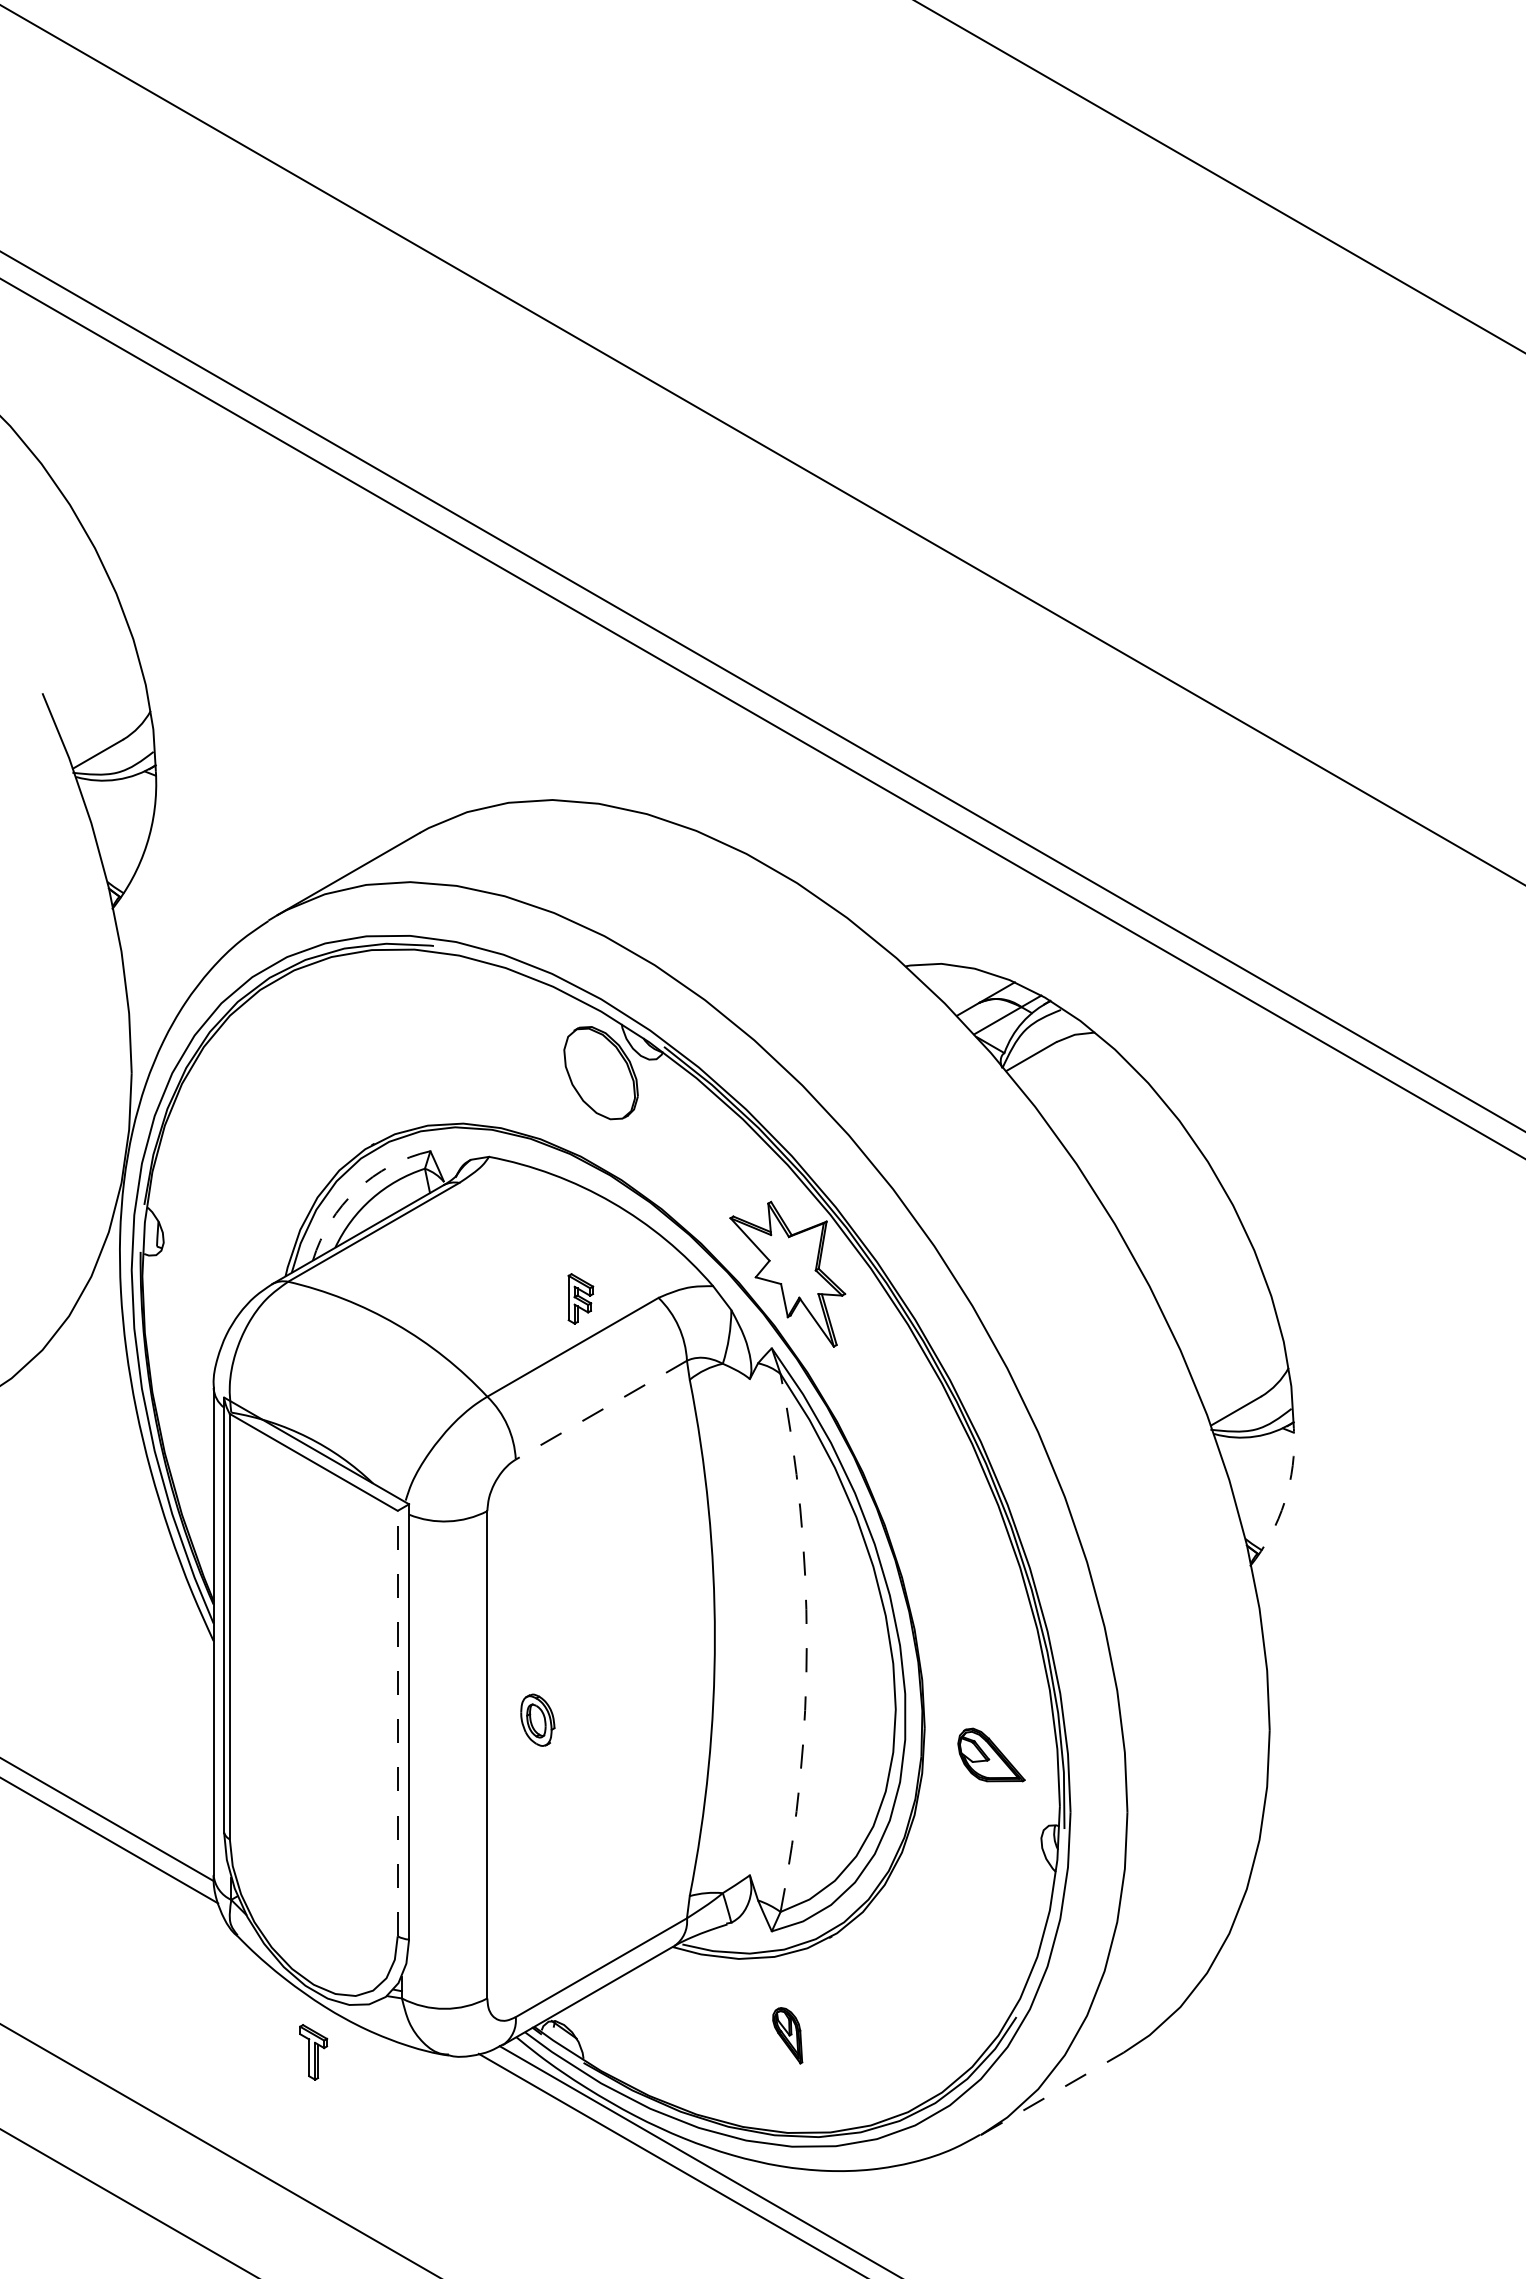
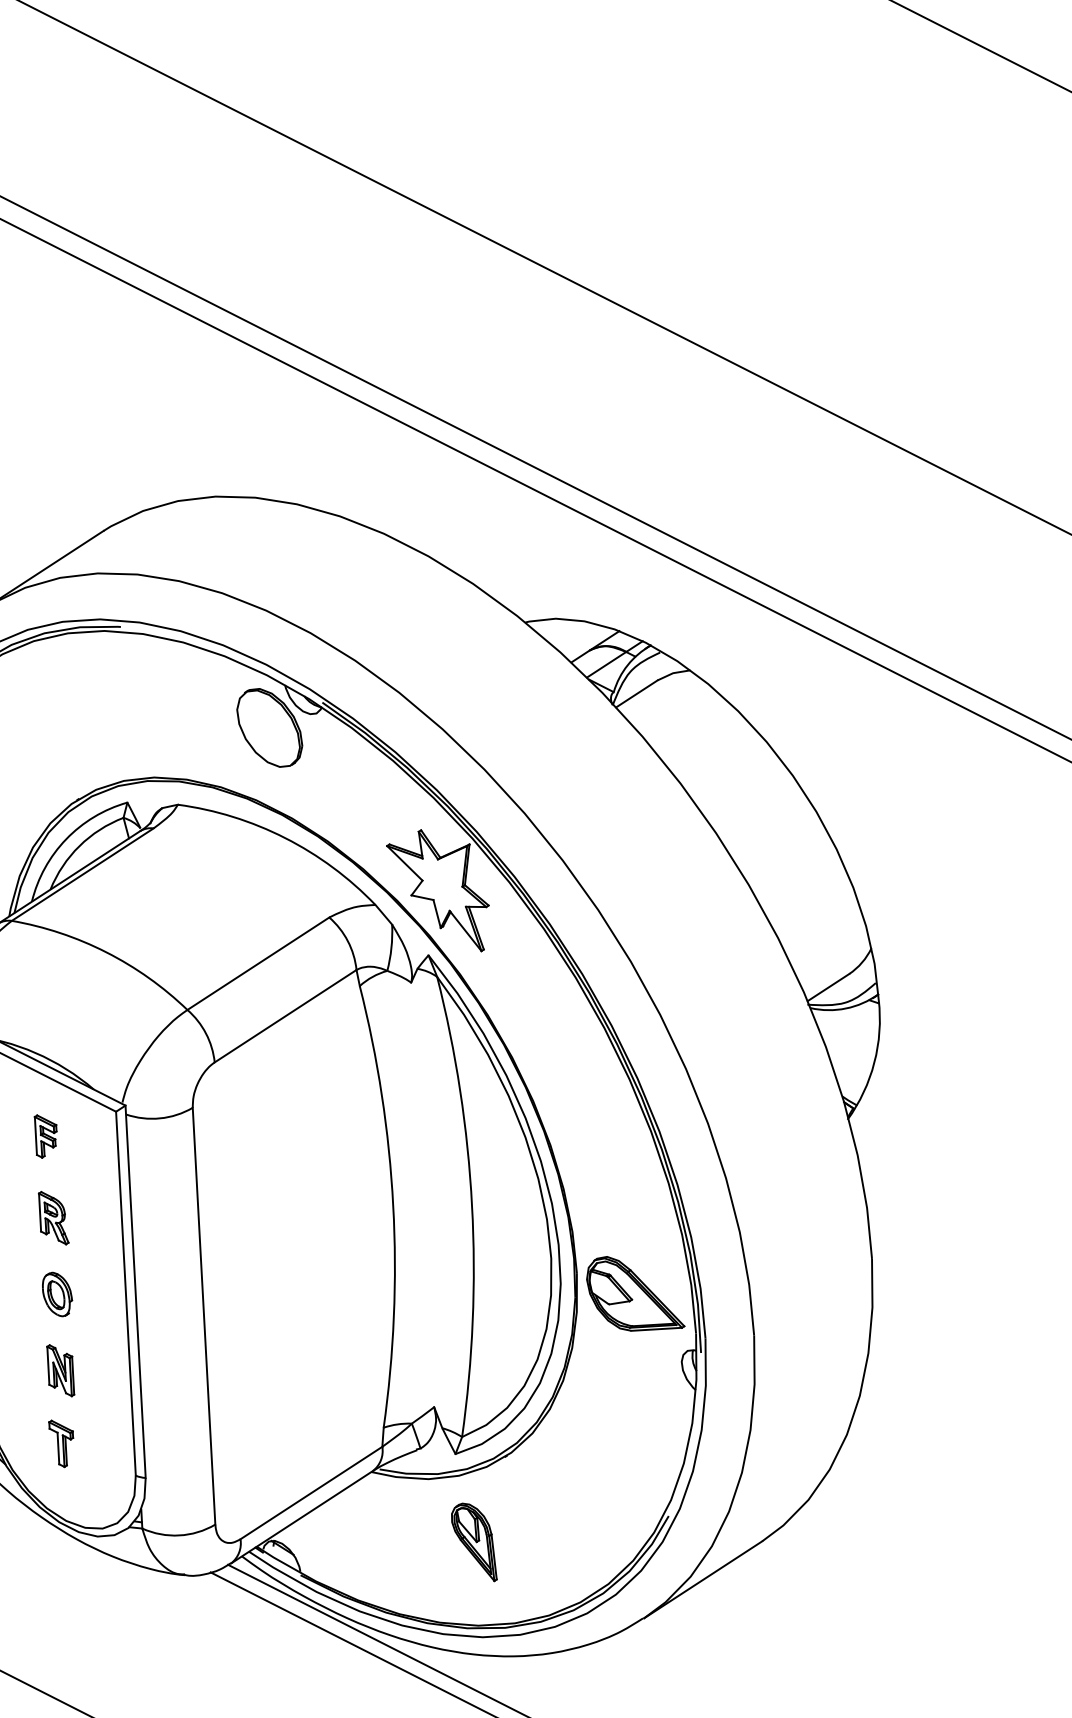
arc: (356, 1190) -> (66, 839), dashed -> solid
part: (580, 1298) -> (46, 1135), moved
line: (601, 1410) -> (285, 1016), dashed -> solid
arc: (1284, 1501) -> (874, 1062), dashed -> solid
part: (318, 1630) -> (53, 1217), added
arc: (806, 1643) -> (471, 1206), dashed -> solid
part: (537, 1719) -> (57, 1293), moved
line: (397, 1723) -> (125, 1293), dashed -> solid
part: (991, 1754) -> (635, 1292), size x1.67
part: (316, 1808) -> (60, 1370), added
part: (787, 2035) -> (473, 1542), size x1.67
part: (313, 2052) -> (61, 1443), moved
line: (1053, 2093) -> (703, 1579), dashed -> solid

